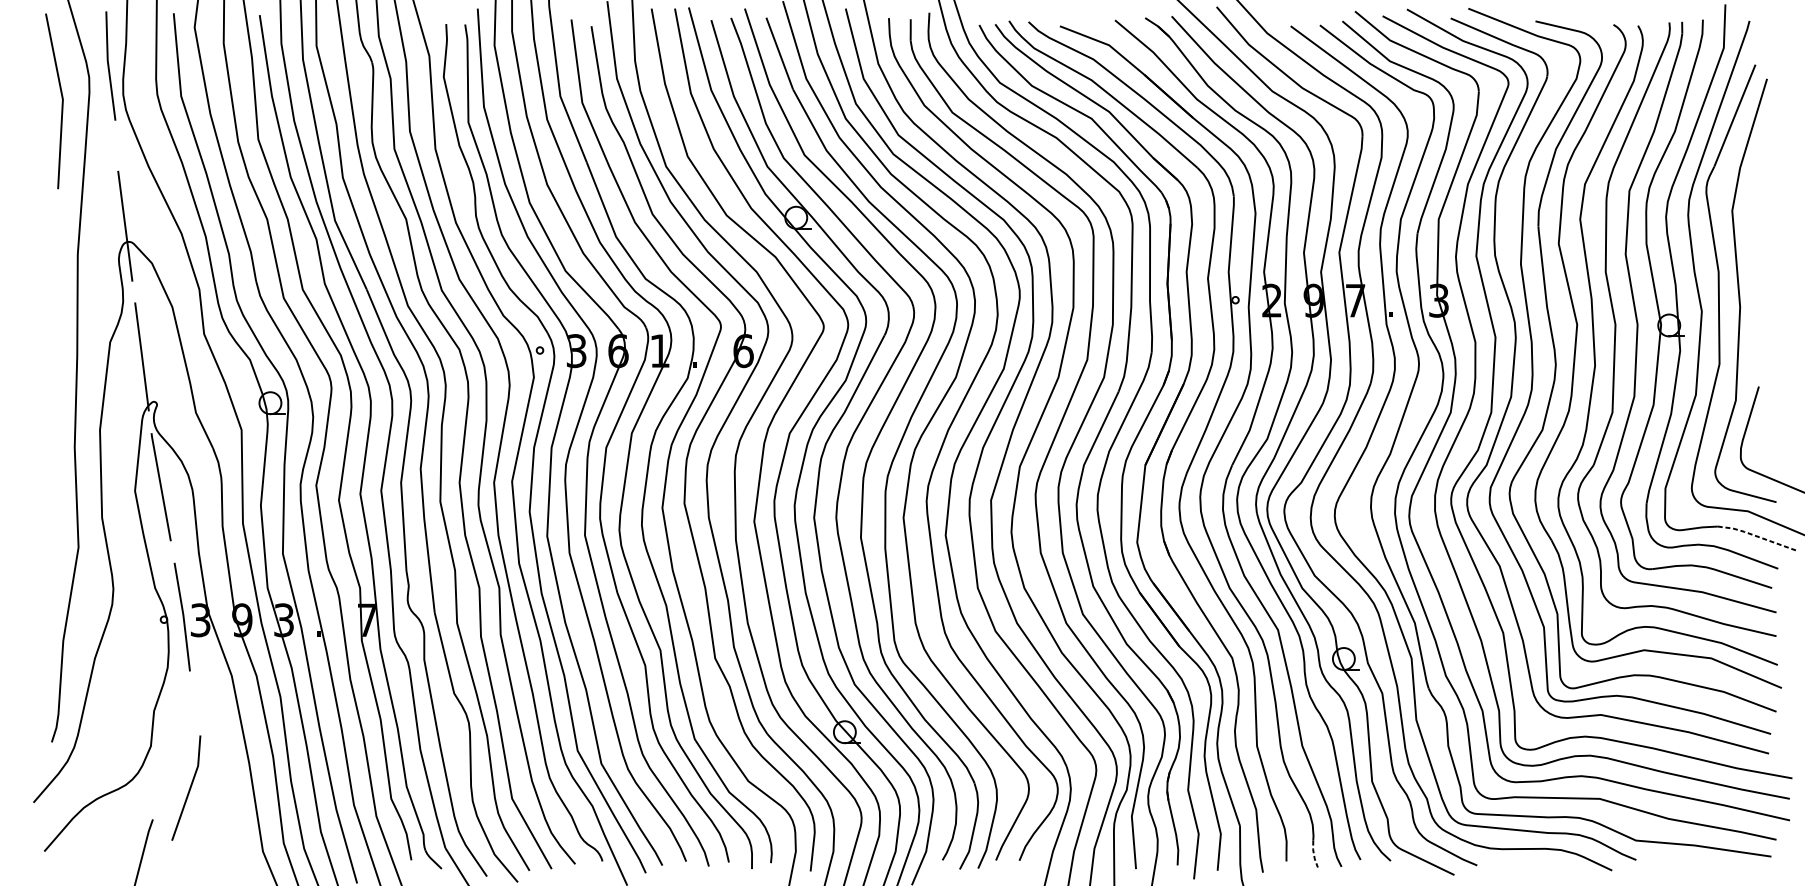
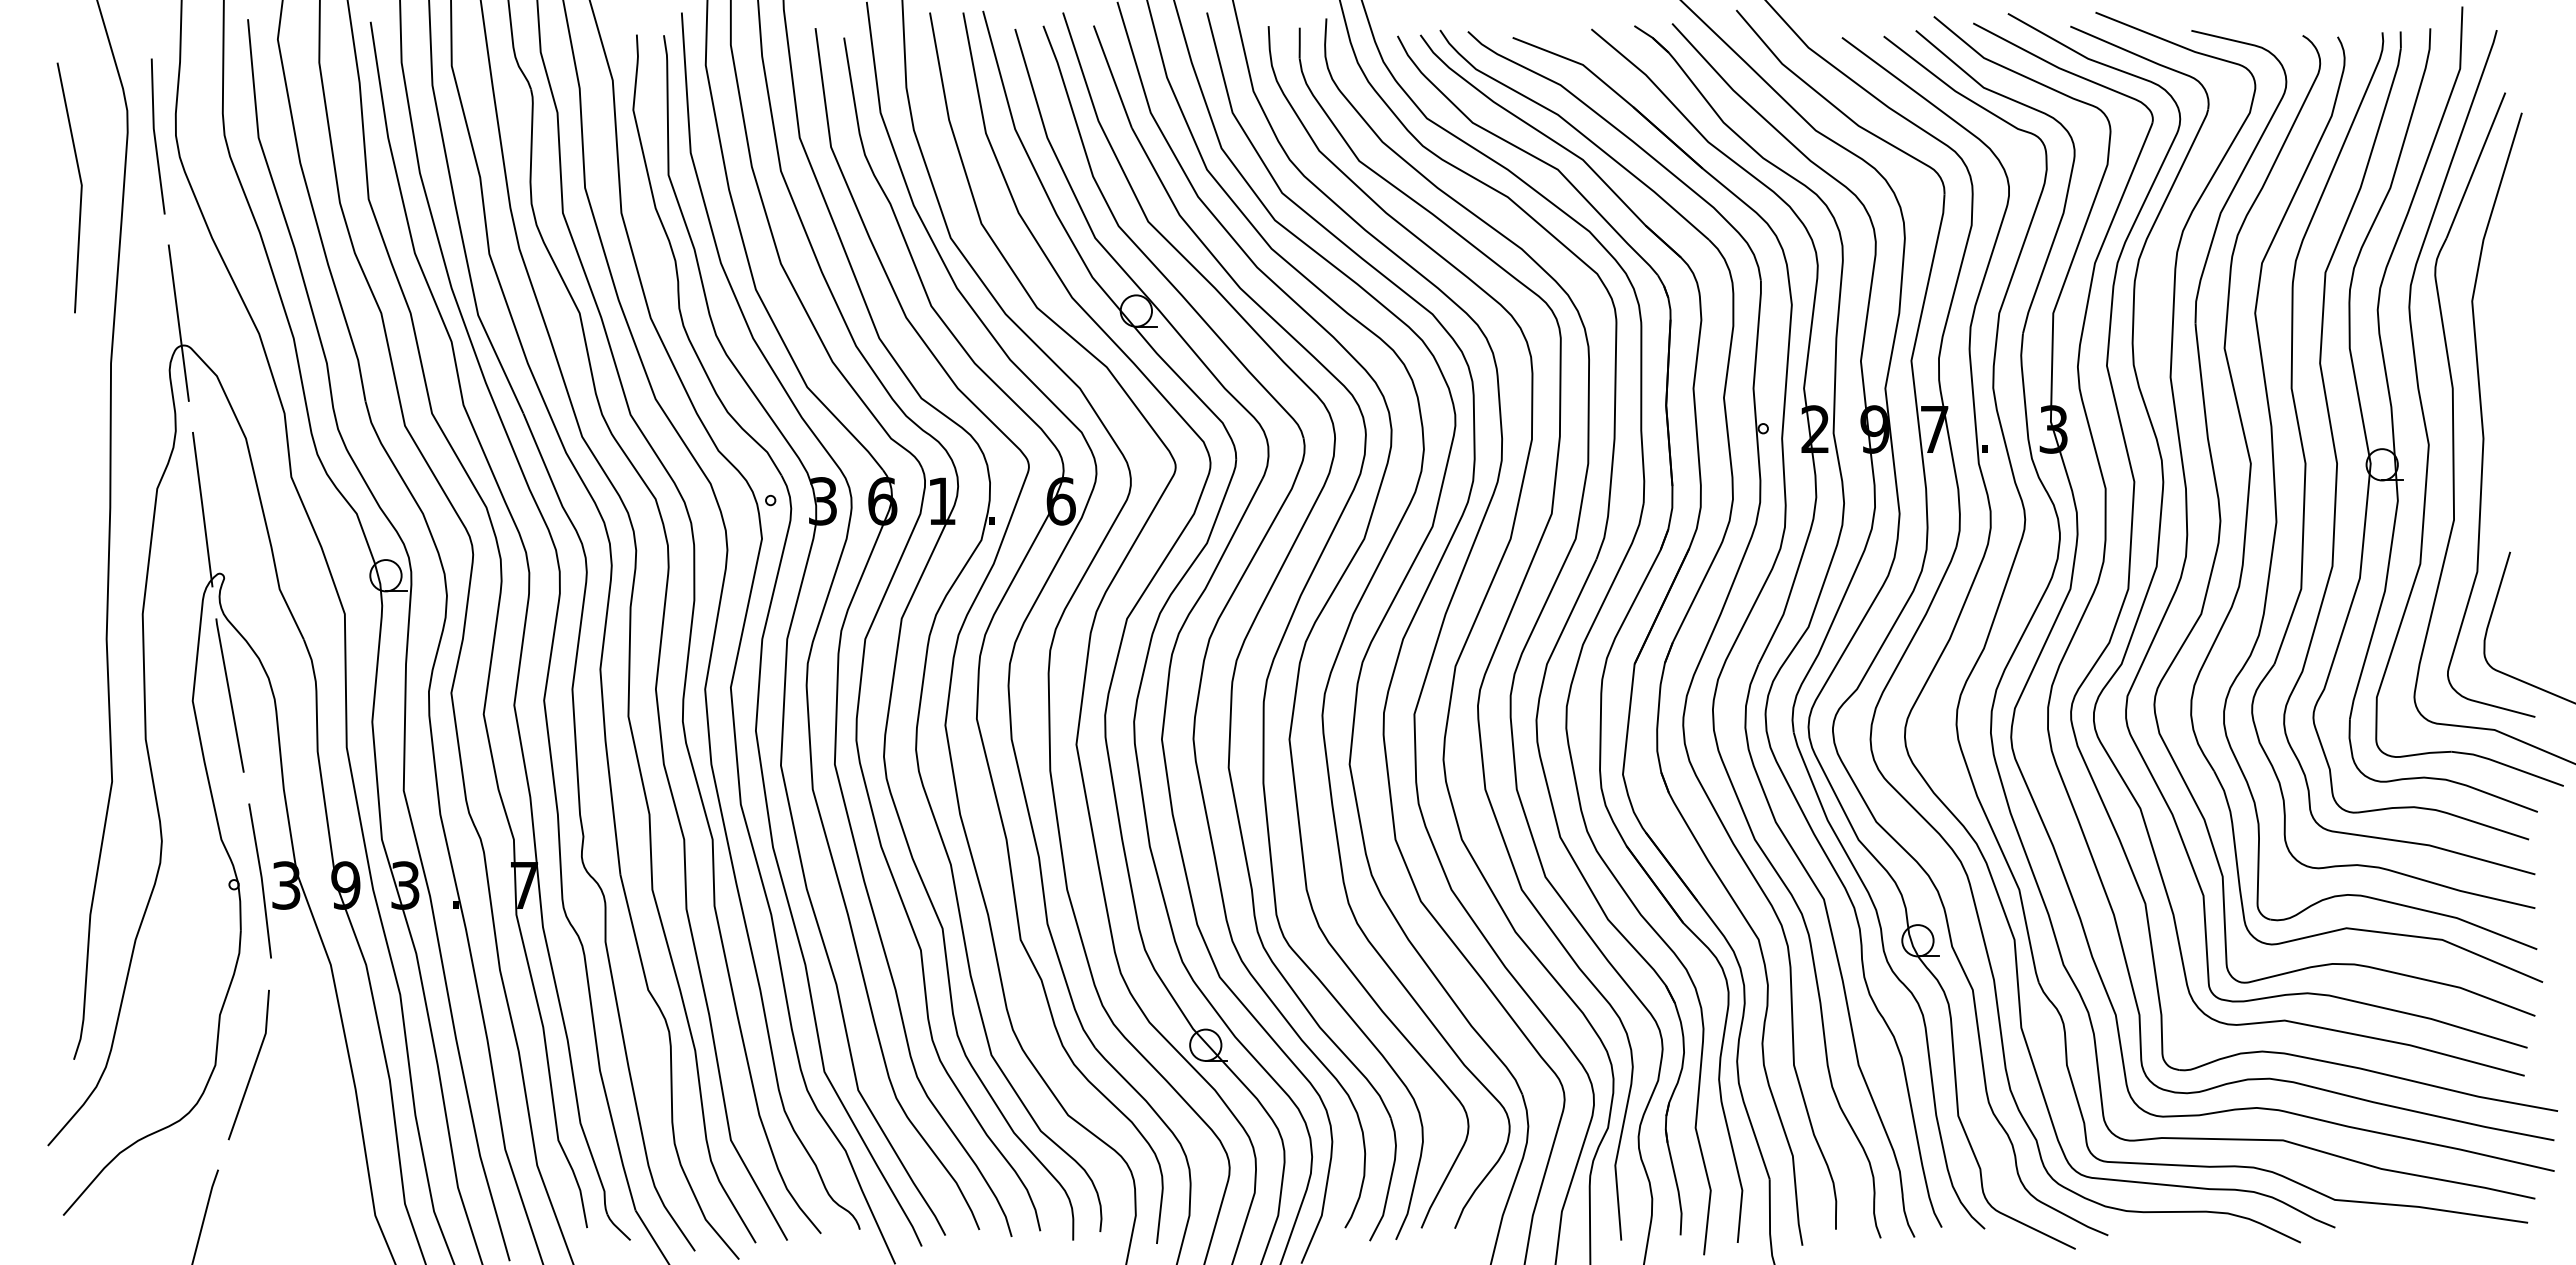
line: (108, 66) -> (155, 136), moved
line: (62, 101) -> (80, 187), moved
line: (1757, 536) -> (2507, 765), dashed -> solid
line: (189, 788) -> (253, 1065), moved
line: (1314, 854) -> (1875, 1219), dashed -> solid

